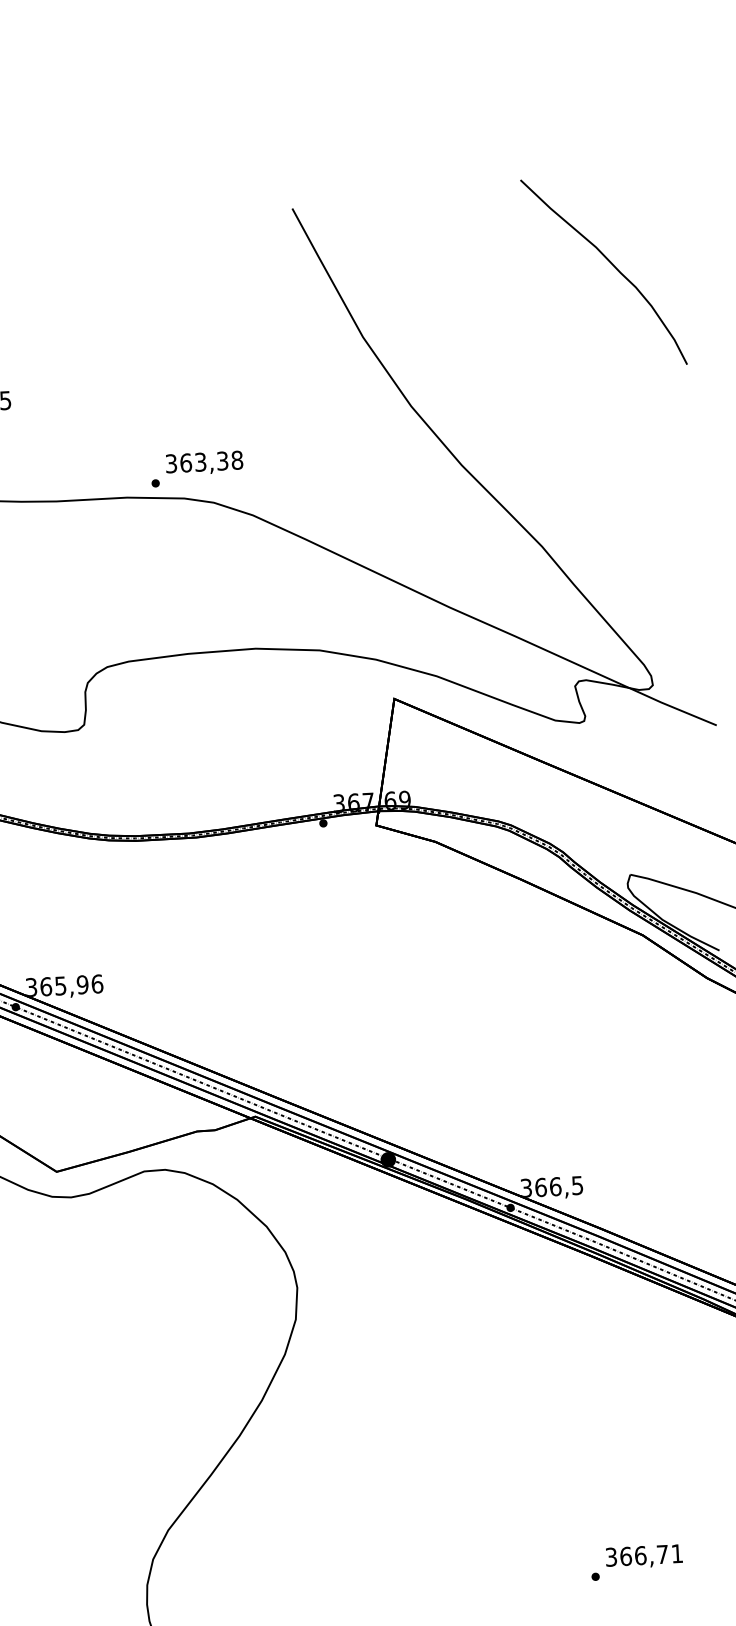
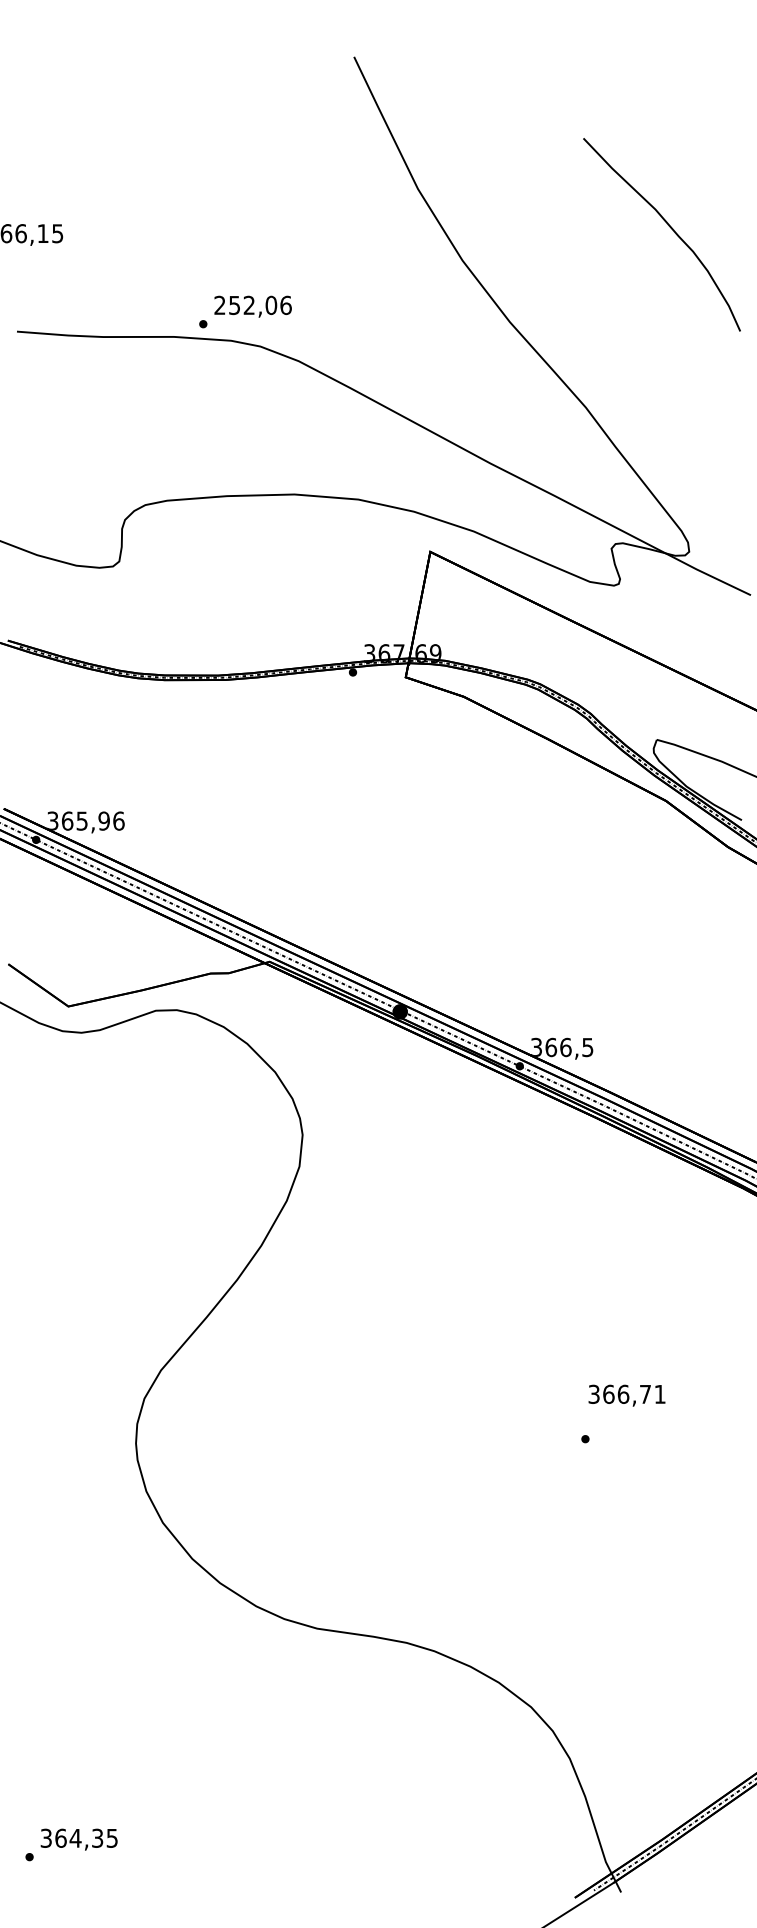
curve: (610, 263) -> (668, 226), moved
text: (203, 462) -> (252, 305), 363,38 -> 252,06
text: (643, 1556) -> (626, 1395), moved

